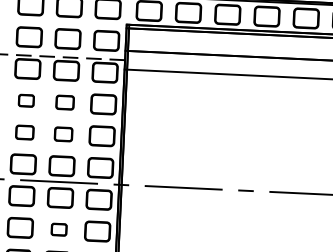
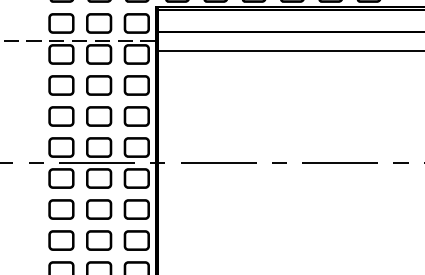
part: (26, 100) -> (61, 85), size x1.67
part: (65, 102) -> (99, 85), size x1.43
part: (24, 132) -> (61, 116), size x1.43
part: (63, 134) -> (99, 116), size x1.43
part: (59, 229) -> (99, 209), size x1.67

